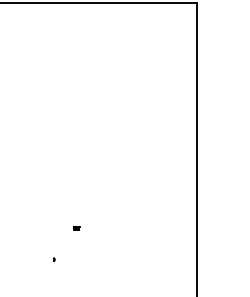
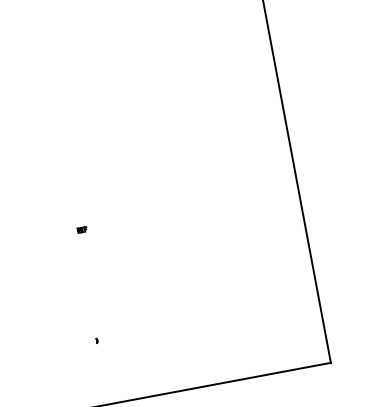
part: (76, 227) -> (81, 228), moved

